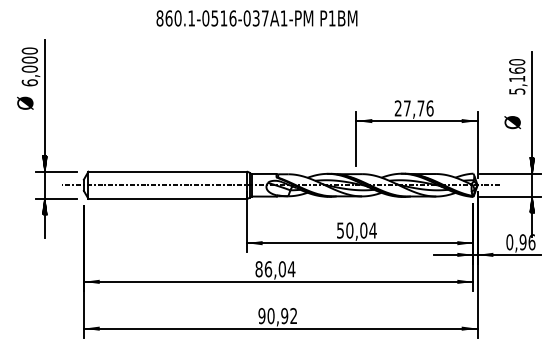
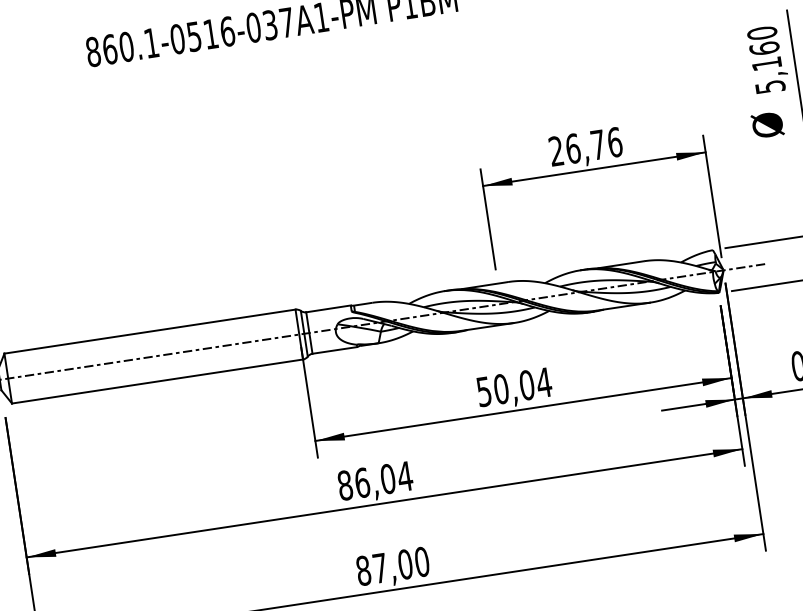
text: (406, 108) -> (571, 148), 27,76 -> 26,76
text: (512, 122) -> (767, 125), moved
text: (277, 316) -> (392, 567), 90,92 -> 87,00

